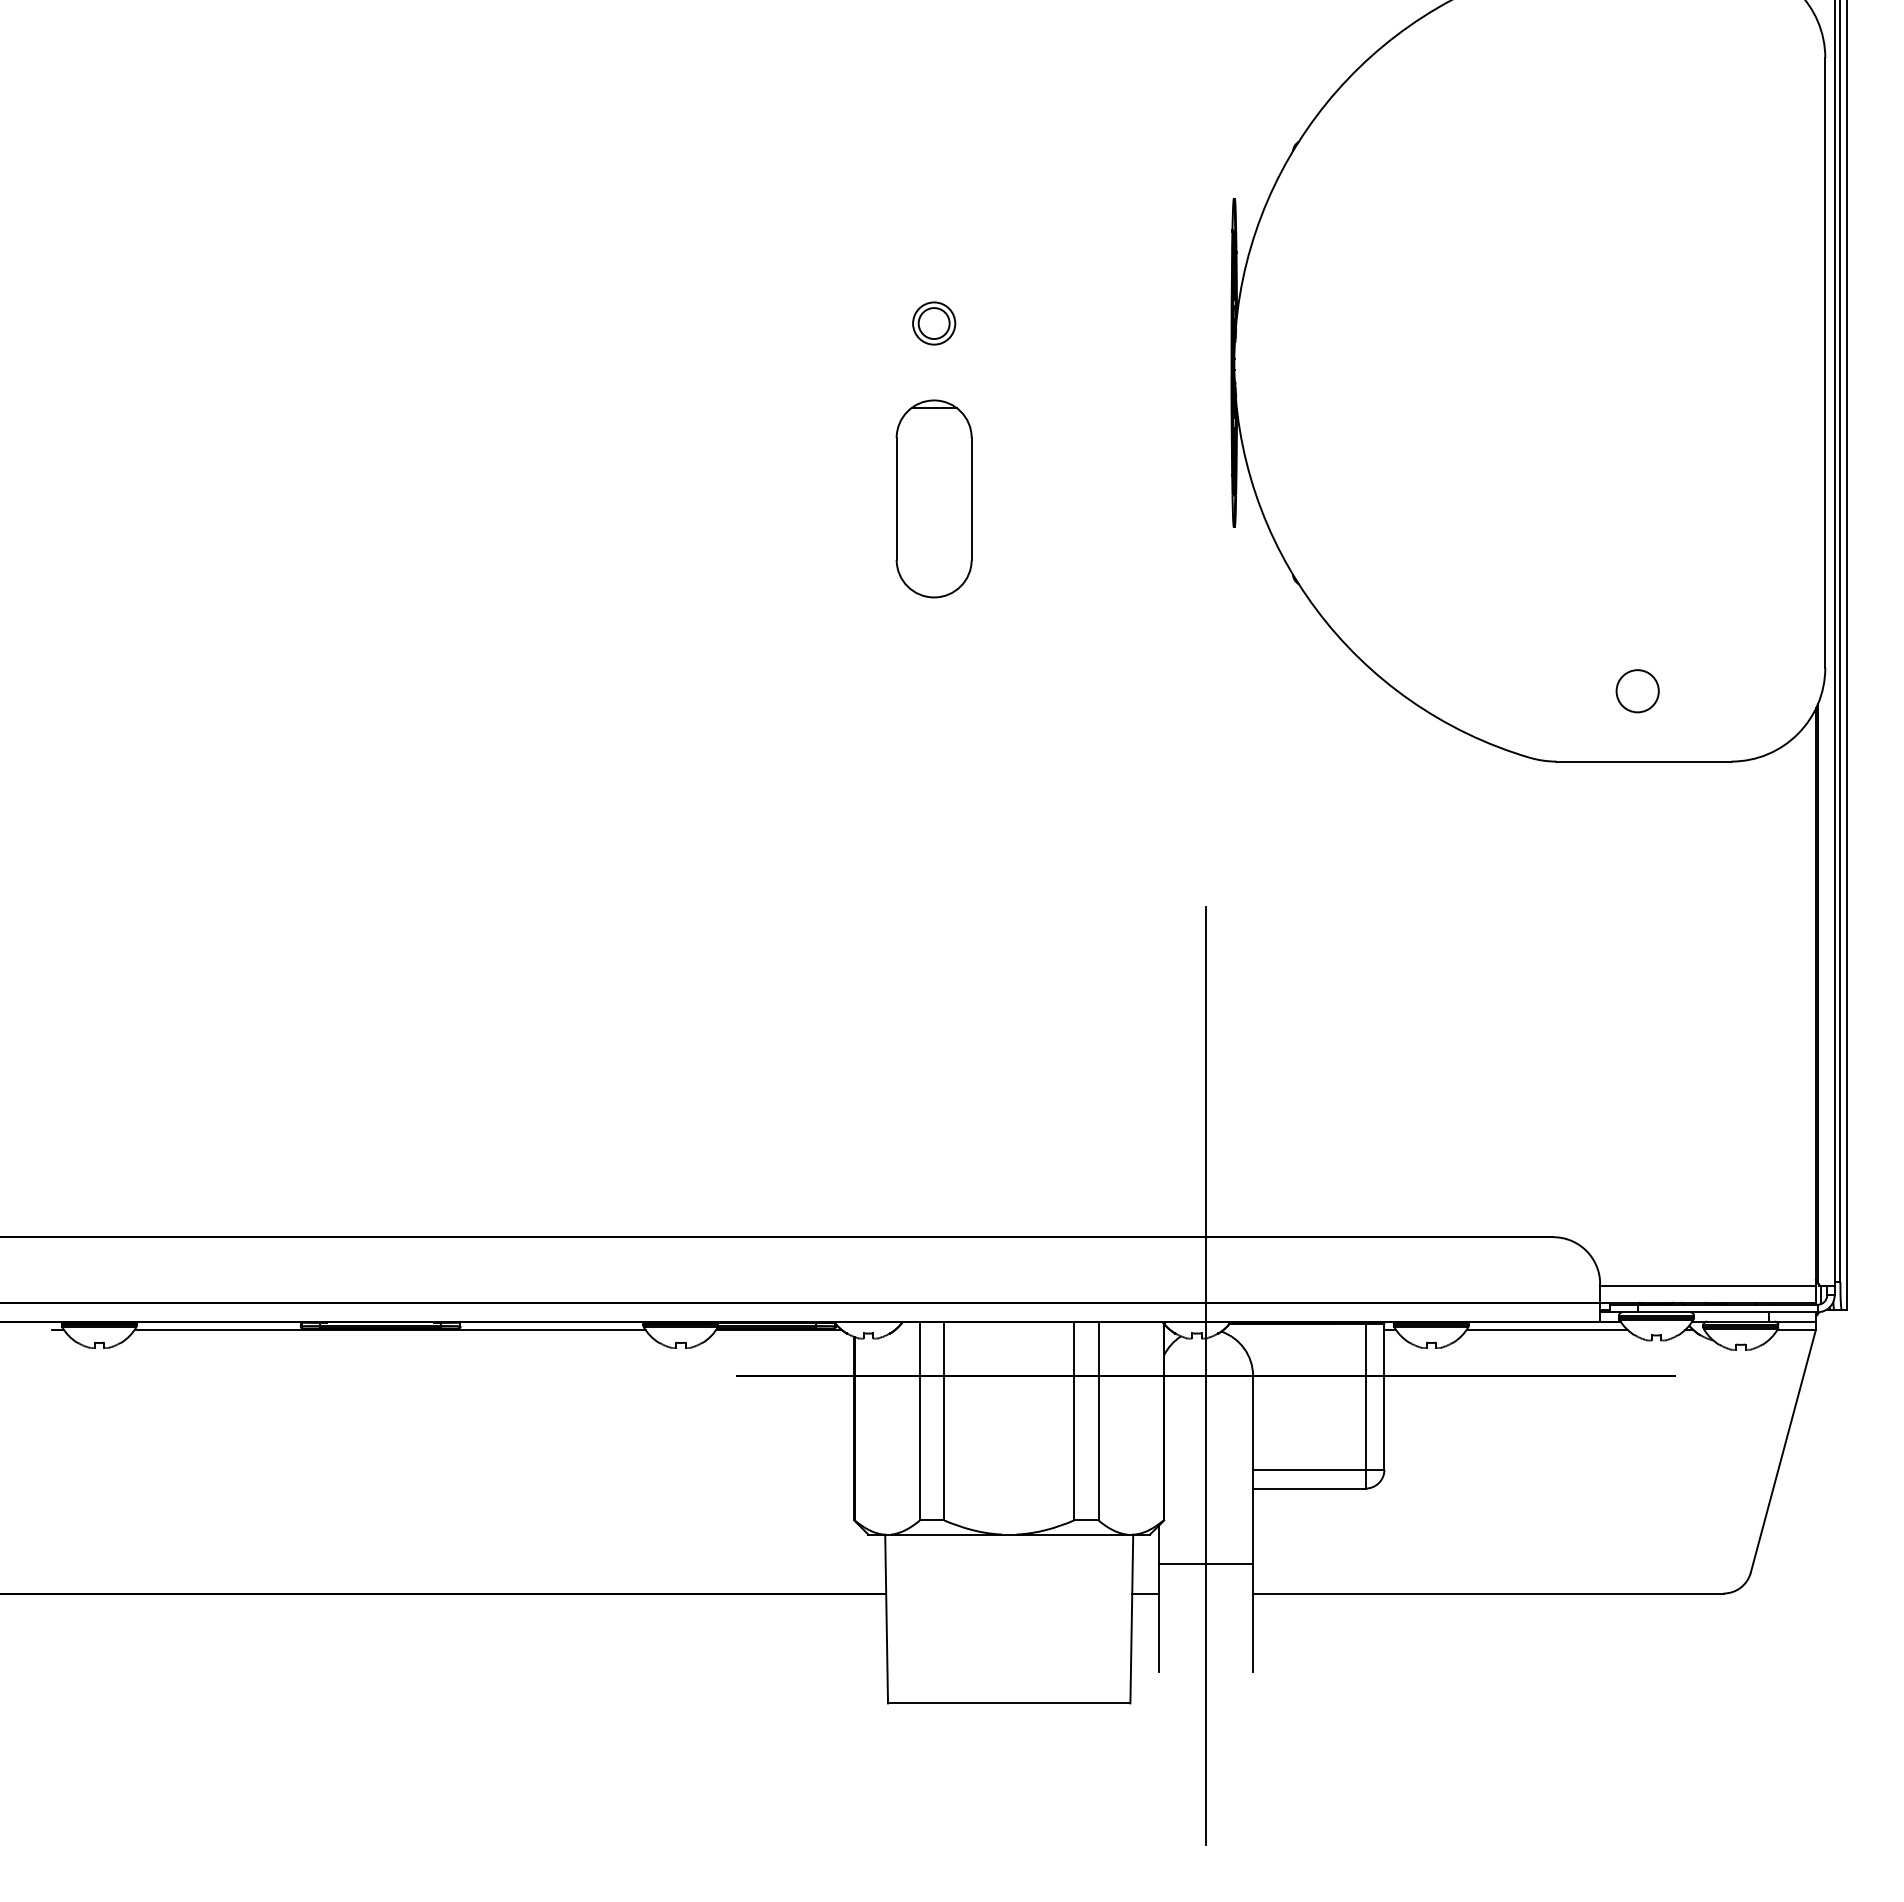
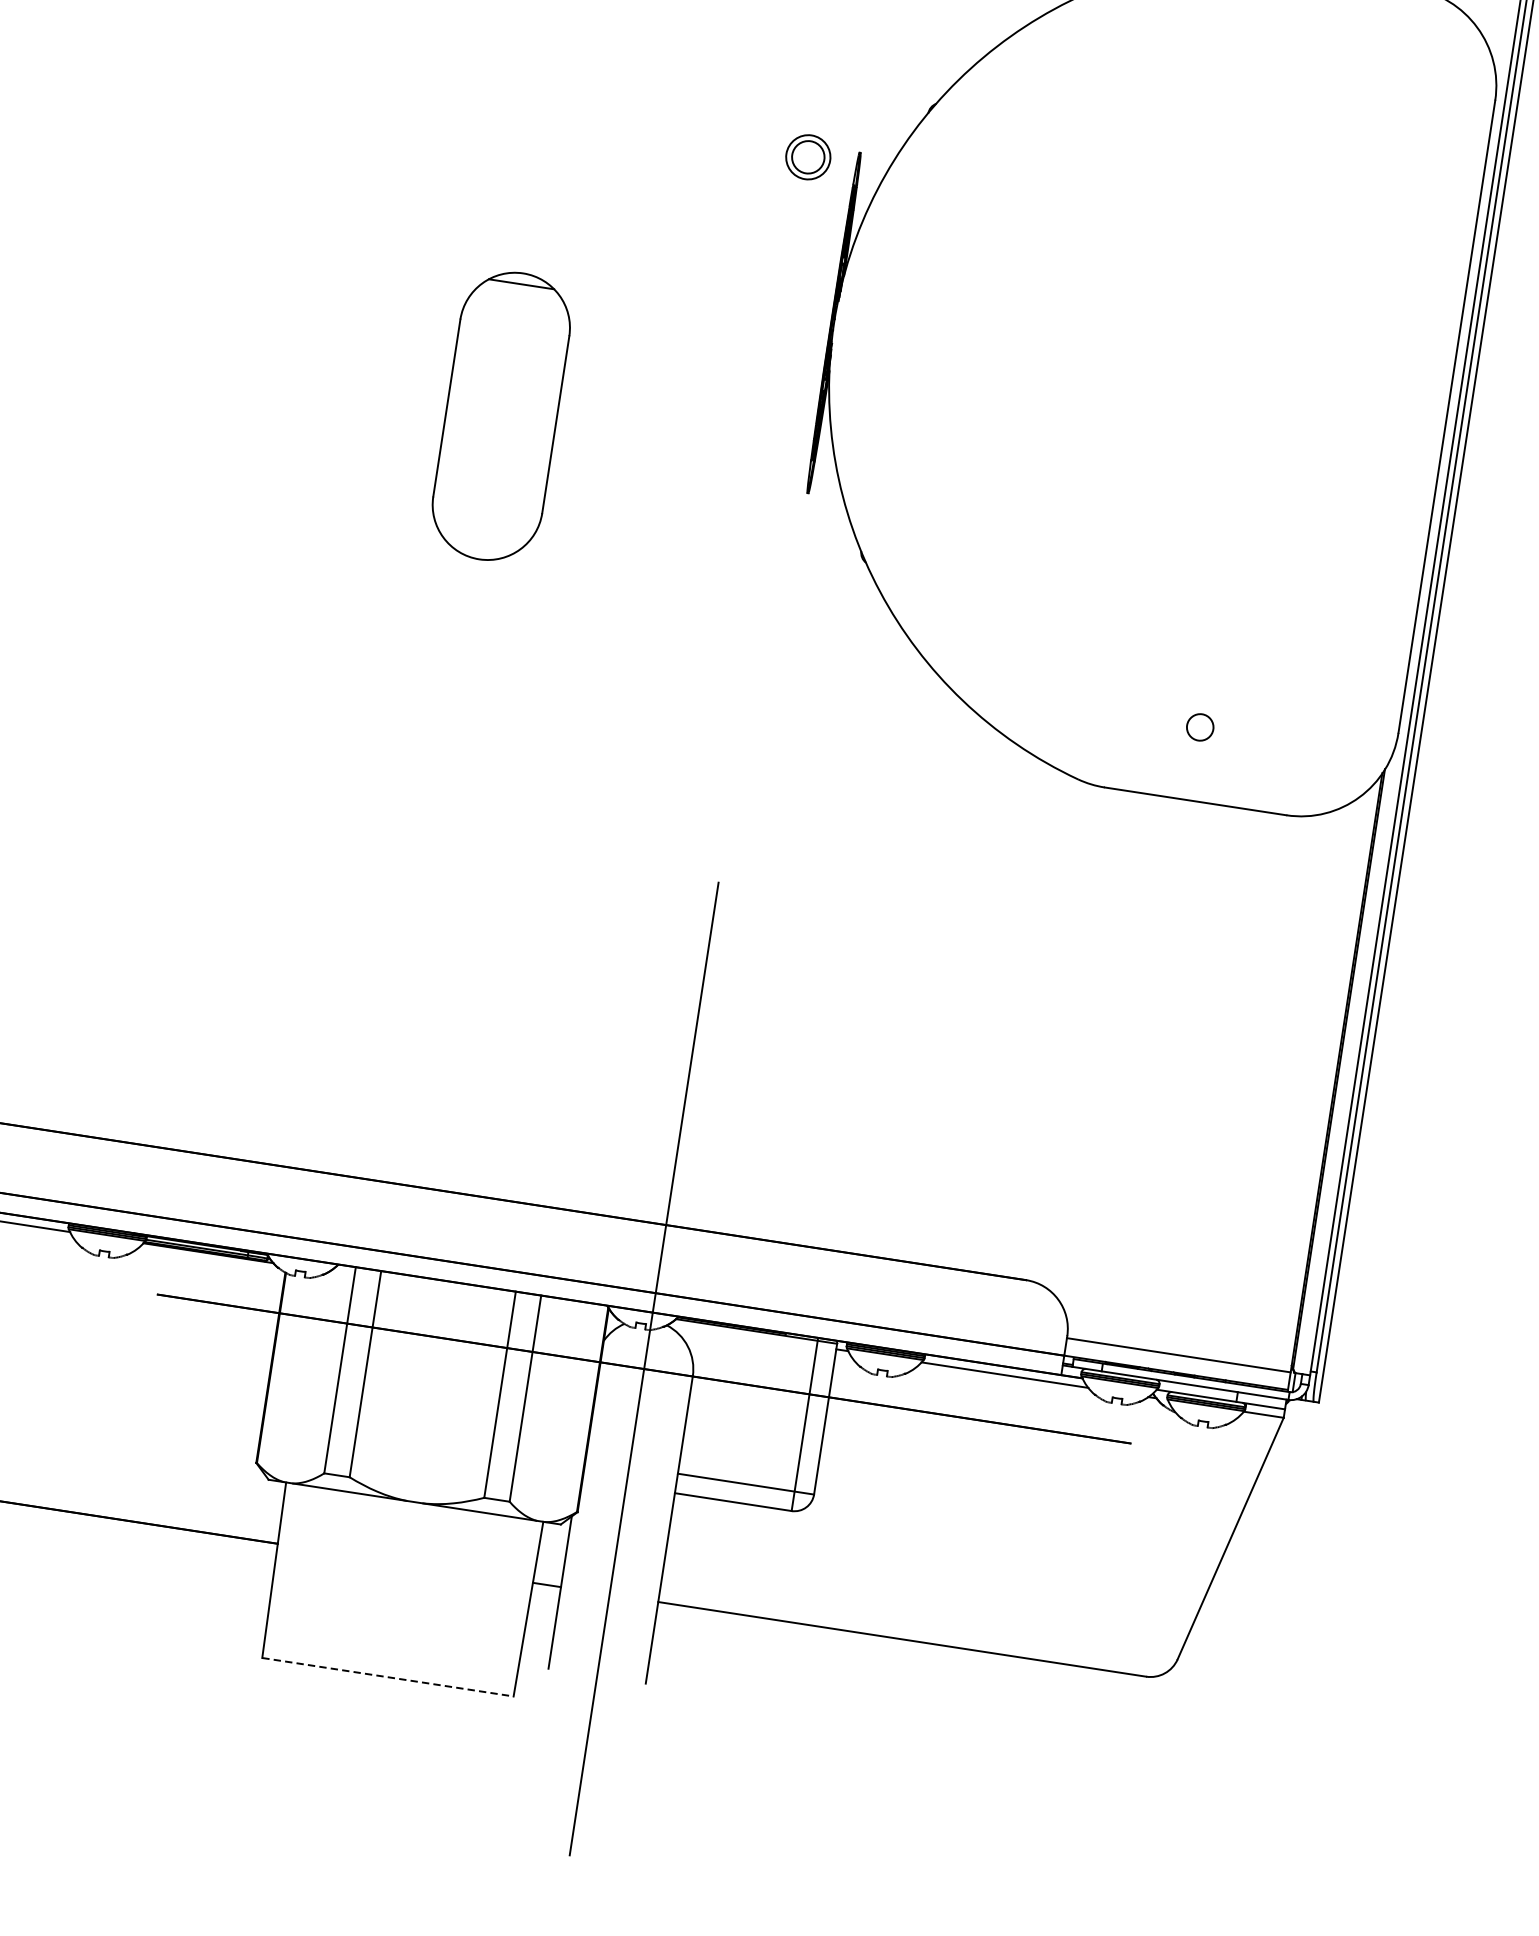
part: (934, 323) -> (808, 157), moved
part: (933, 498) -> (500, 415), size x1.4
circle: (1637, 691) -> (1199, 727), size x0.6
line: (1206, 1563) -> (614, 1563), removed
line: (1009, 1703) -> (388, 1677), solid -> dashed

